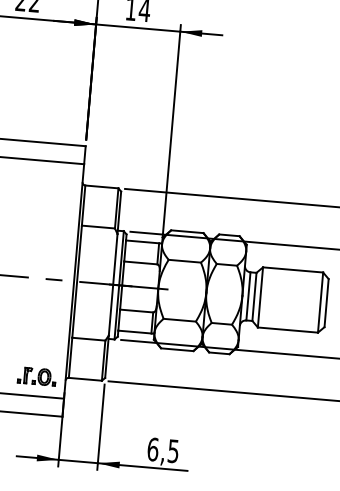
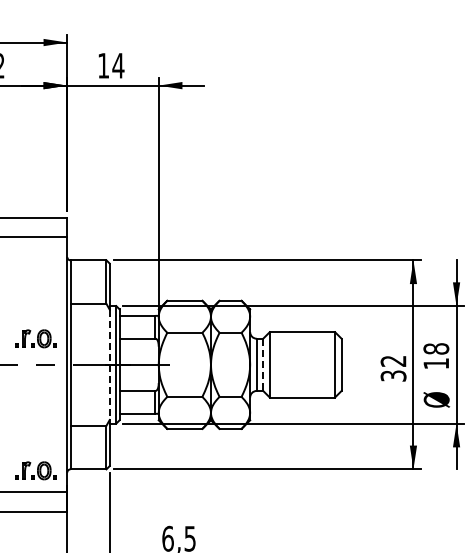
part: (46, 254) -> (35, 338), added
line: (112, 285) -> (109, 365), solid -> dashed
line: (254, 297) -> (263, 365), solid -> dashed

